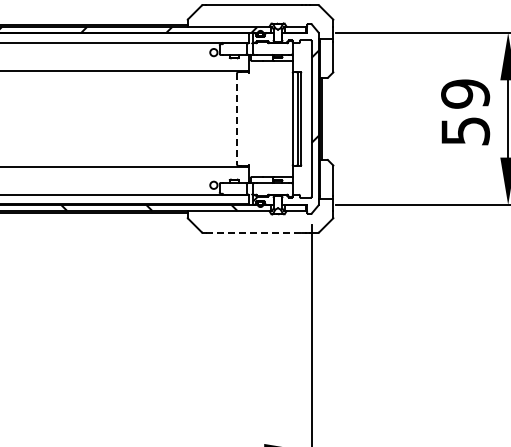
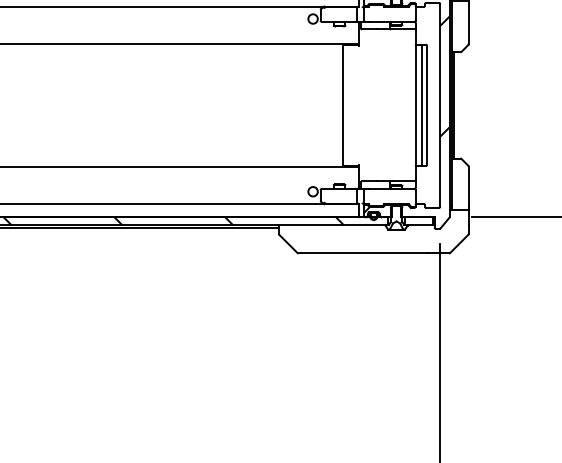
line: (237, 118) -> (343, 104), dashed -> solid
line: (254, 232) -> (365, 253), dashed -> solid

